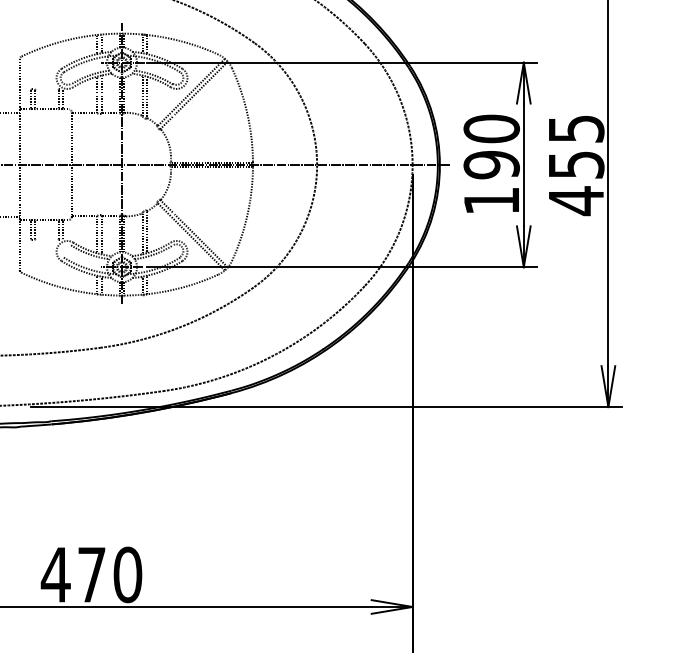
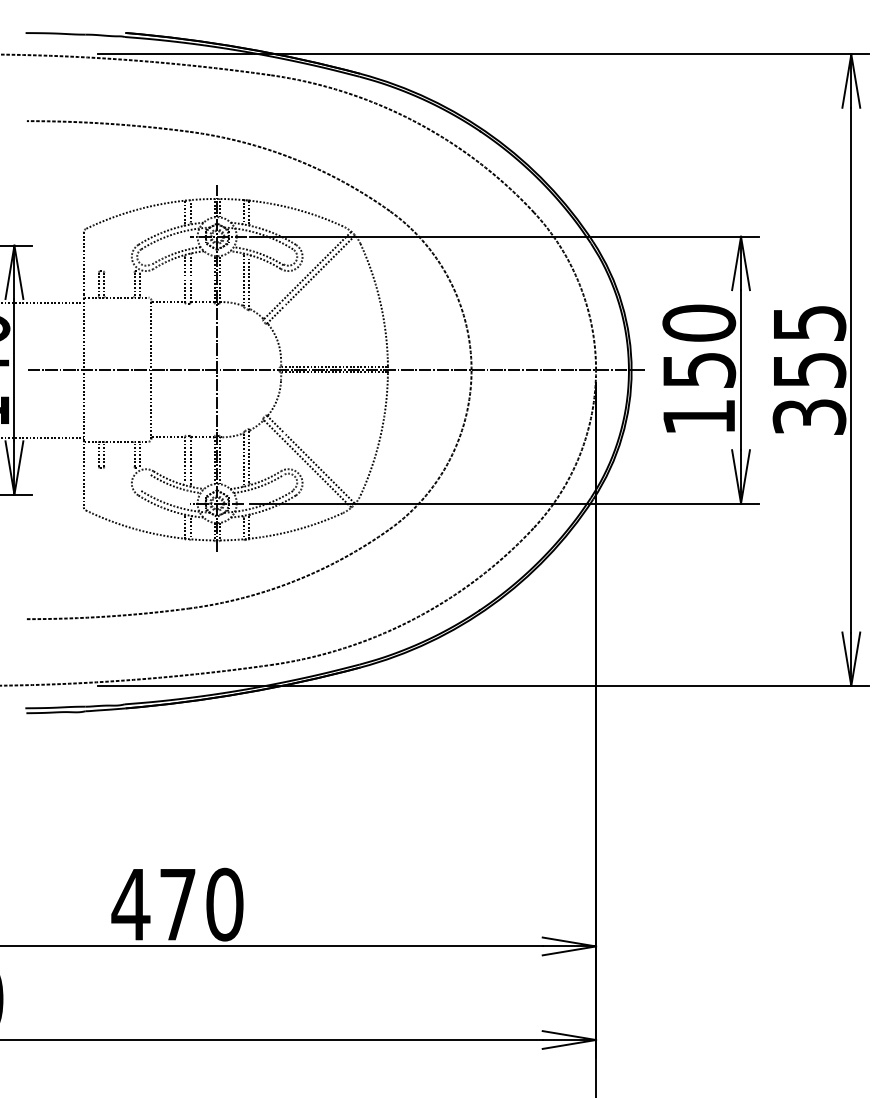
text: (491, 164) -> (698, 369), 190 -> 150
text: (576, 200) -> (809, 416), 455 -> 355

